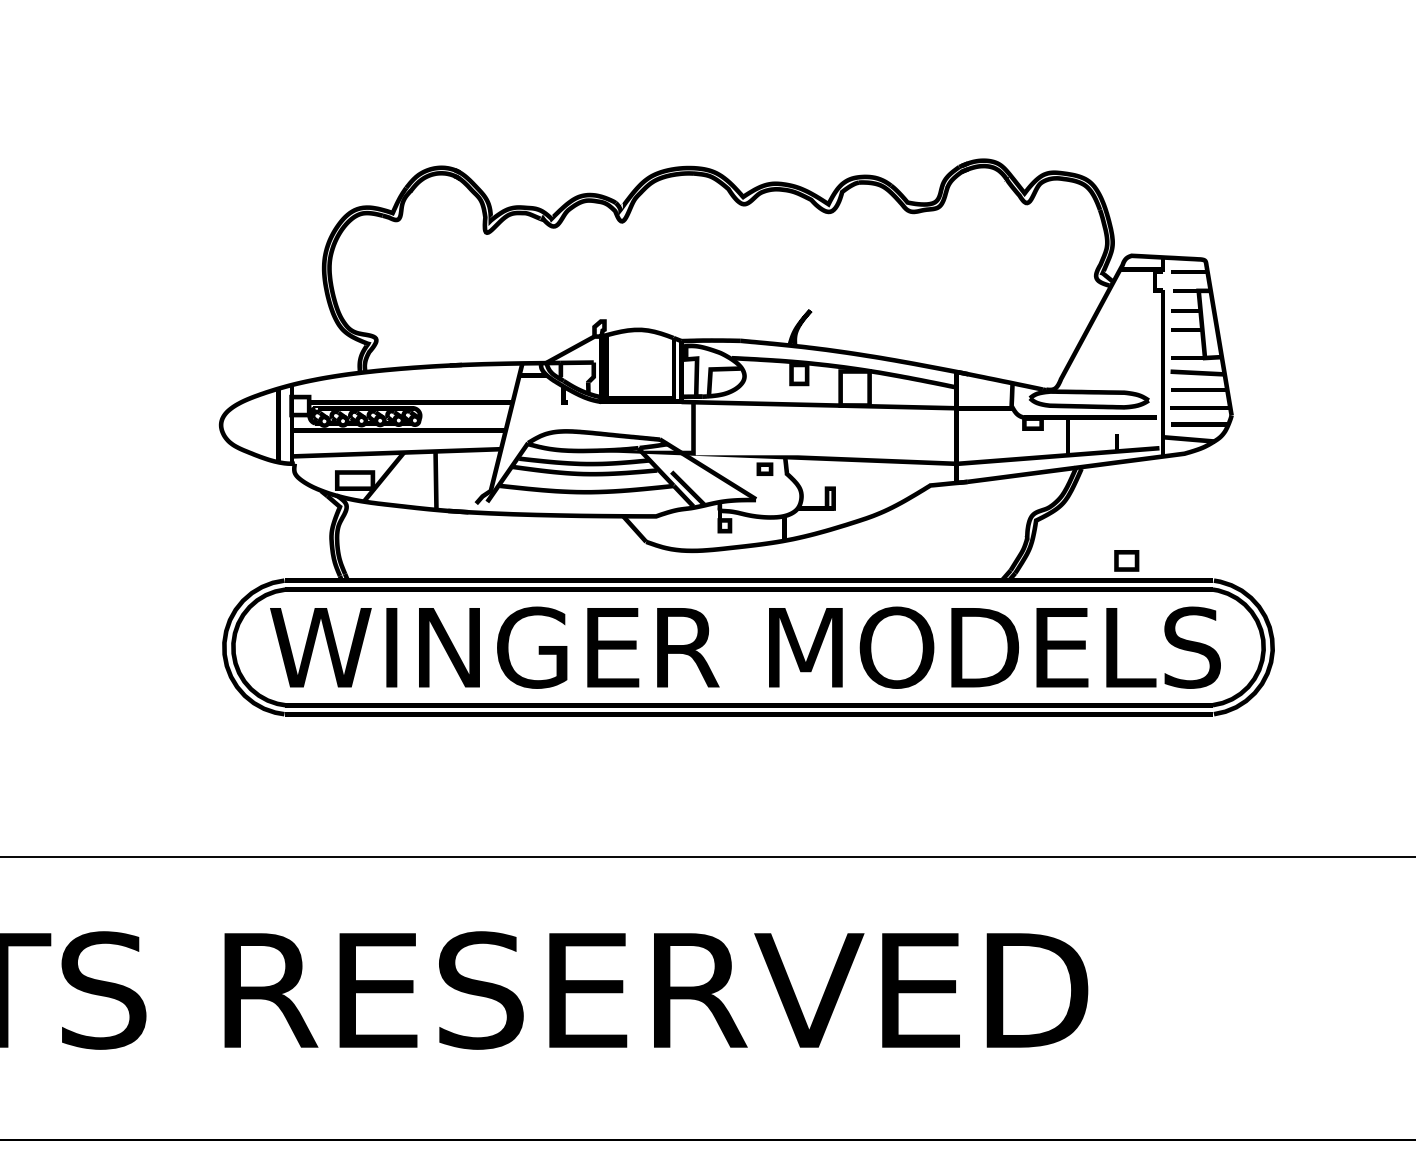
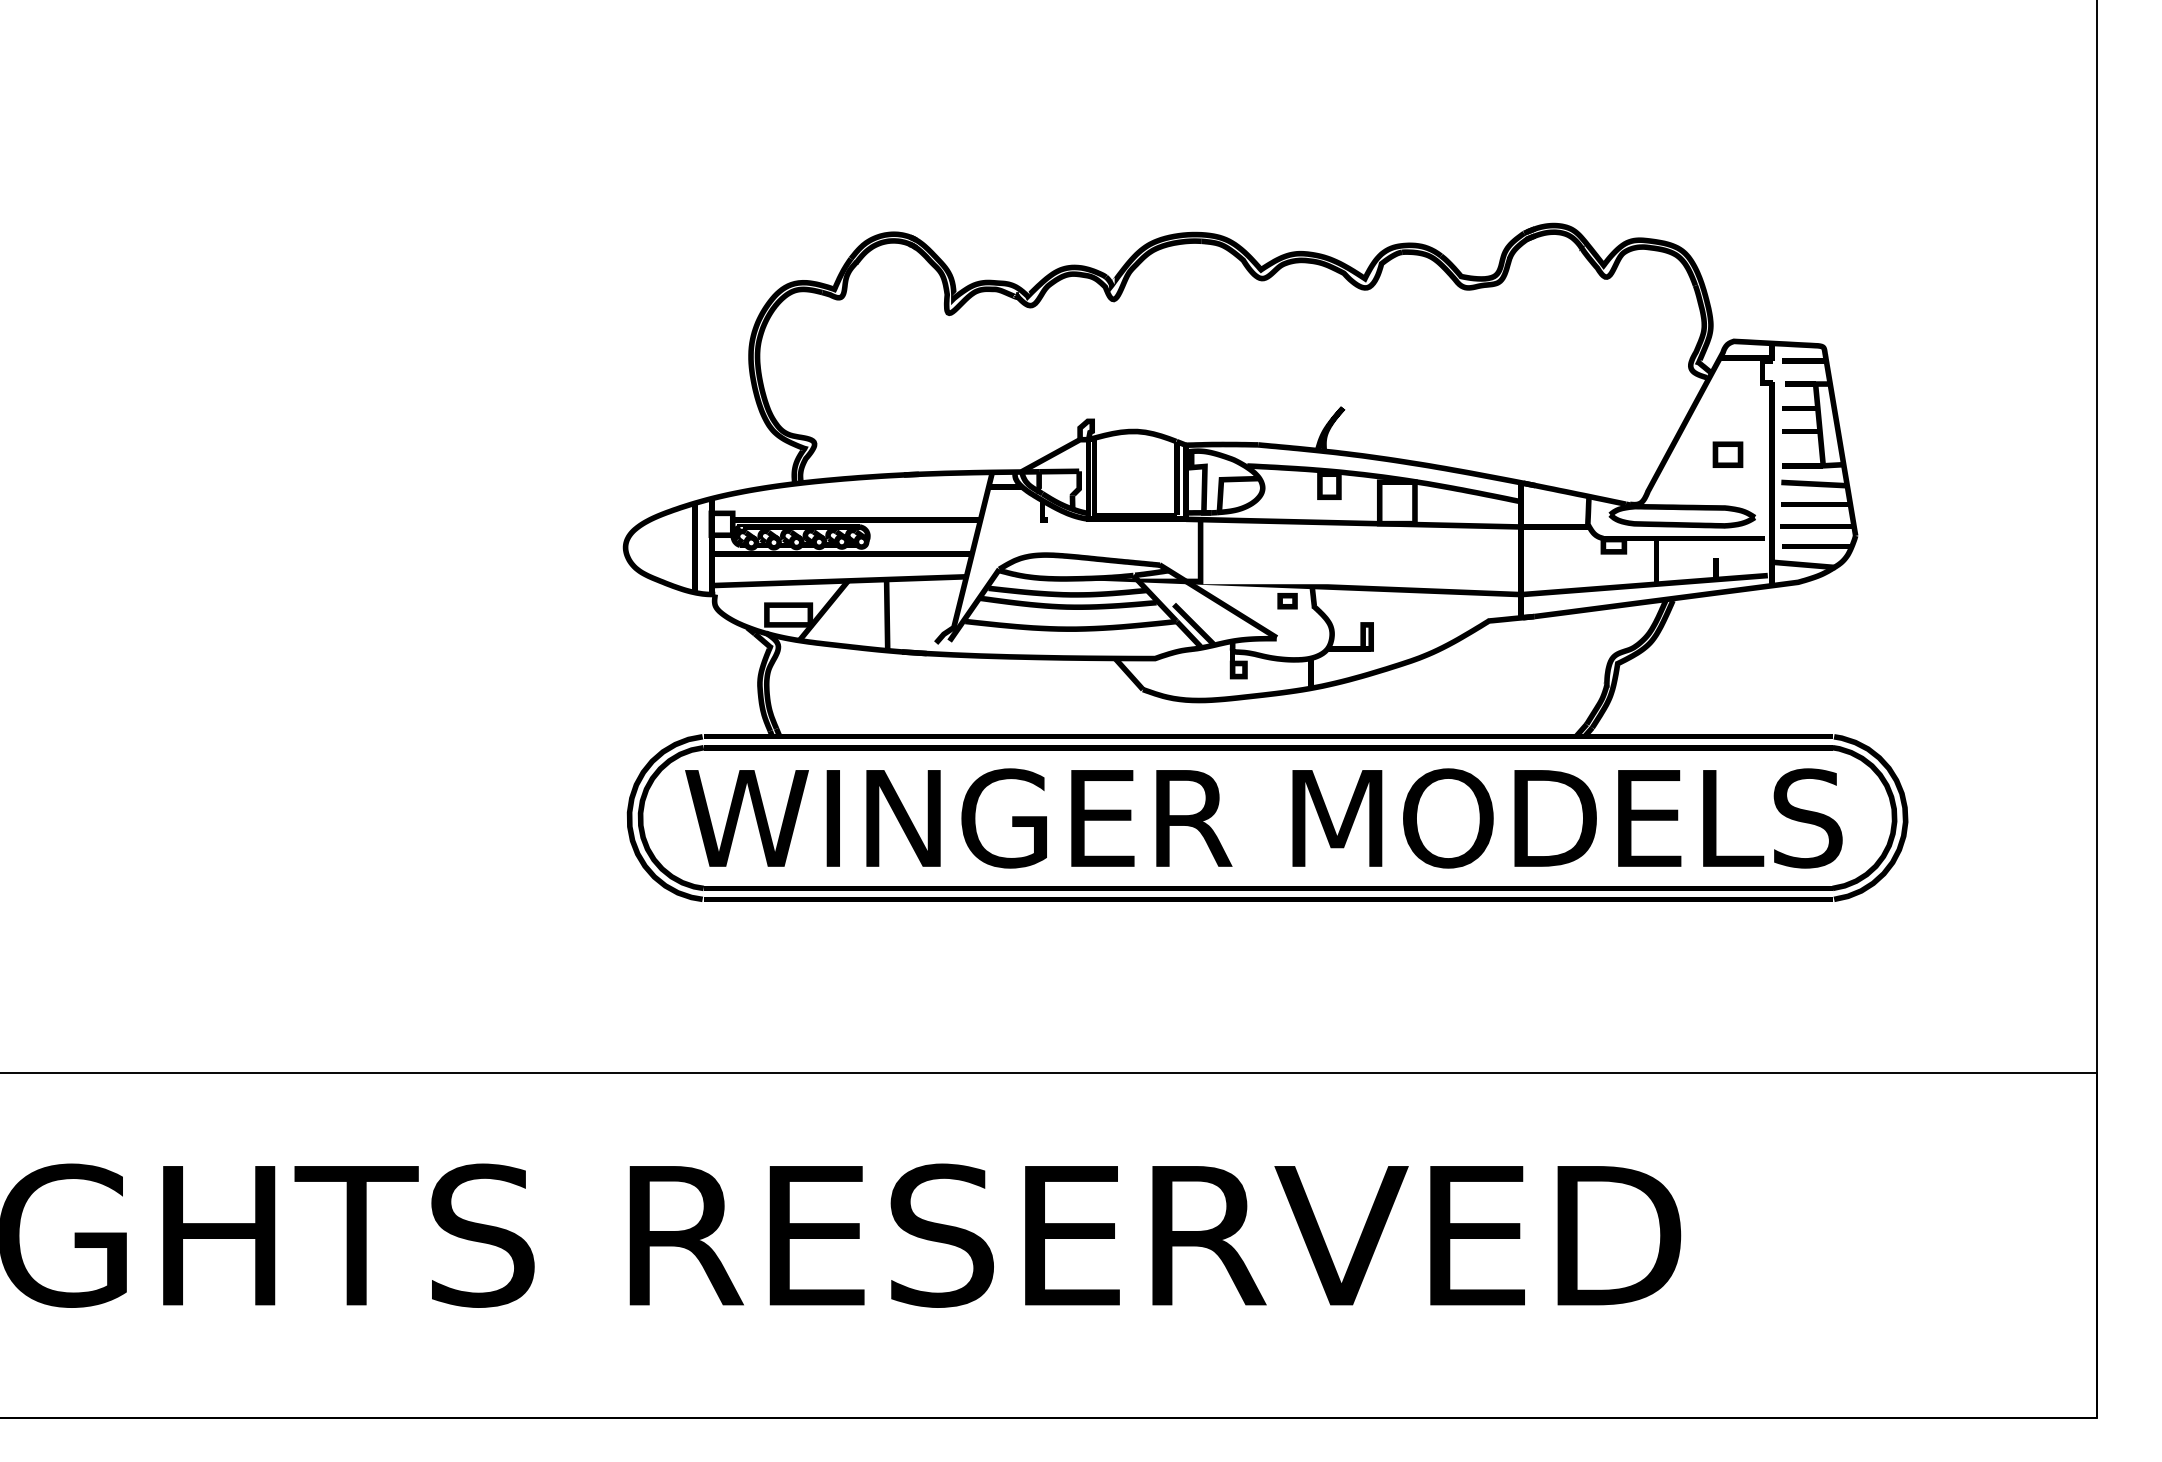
part: (1126, 560) -> (1727, 454), moved

